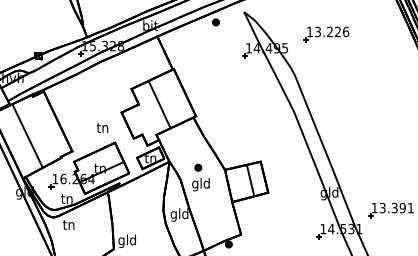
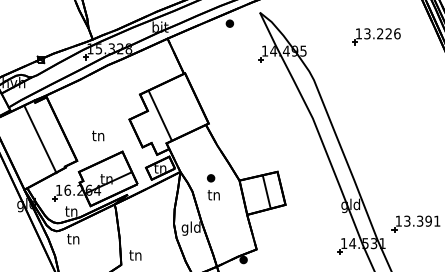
part: (326, 34) -> (376, 36), moved
line: (159, 104) -> (159, 114), moved
text: (102, 127) -> (98, 135), moved
line: (27, 135) -> (40, 139), moved
text: (200, 184) -> (213, 196), gld -> tn
text: (127, 241) -> (135, 256), gld -> tn

